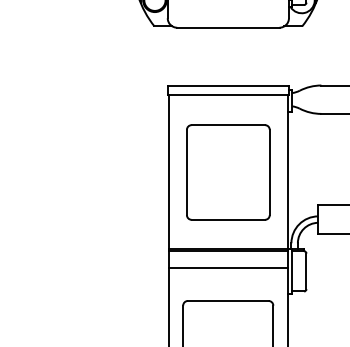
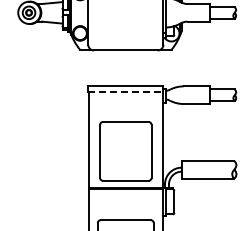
line: (227, 95) -> (125, 92), solid -> dashed
part: (227, 172) -> (125, 151), moved
line: (227, 267) -> (125, 199), removed

